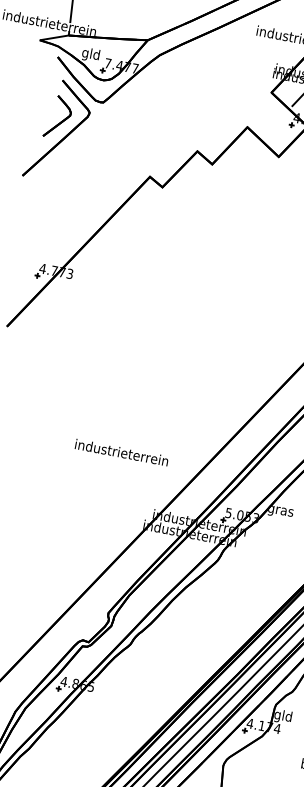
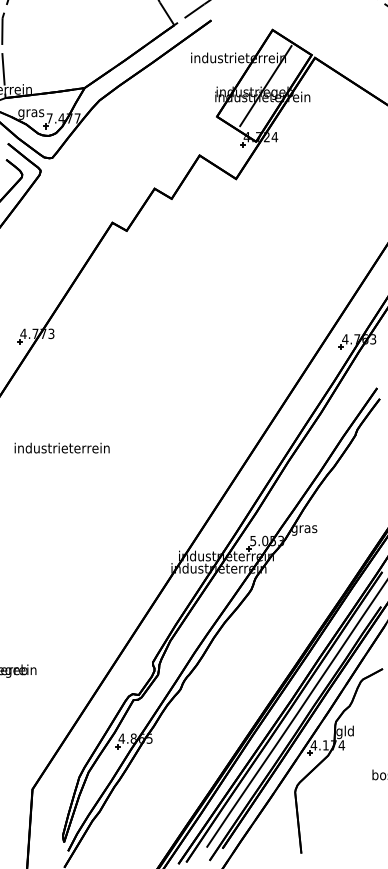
text: (91, 54) -> (31, 112), gld -> gras
text: (121, 451) -> (61, 447), moved

